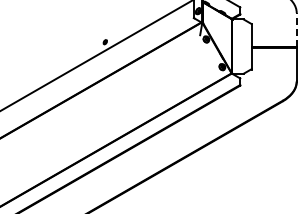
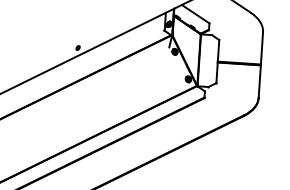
line: (296, 29) -> (261, 48), dashed -> solid

